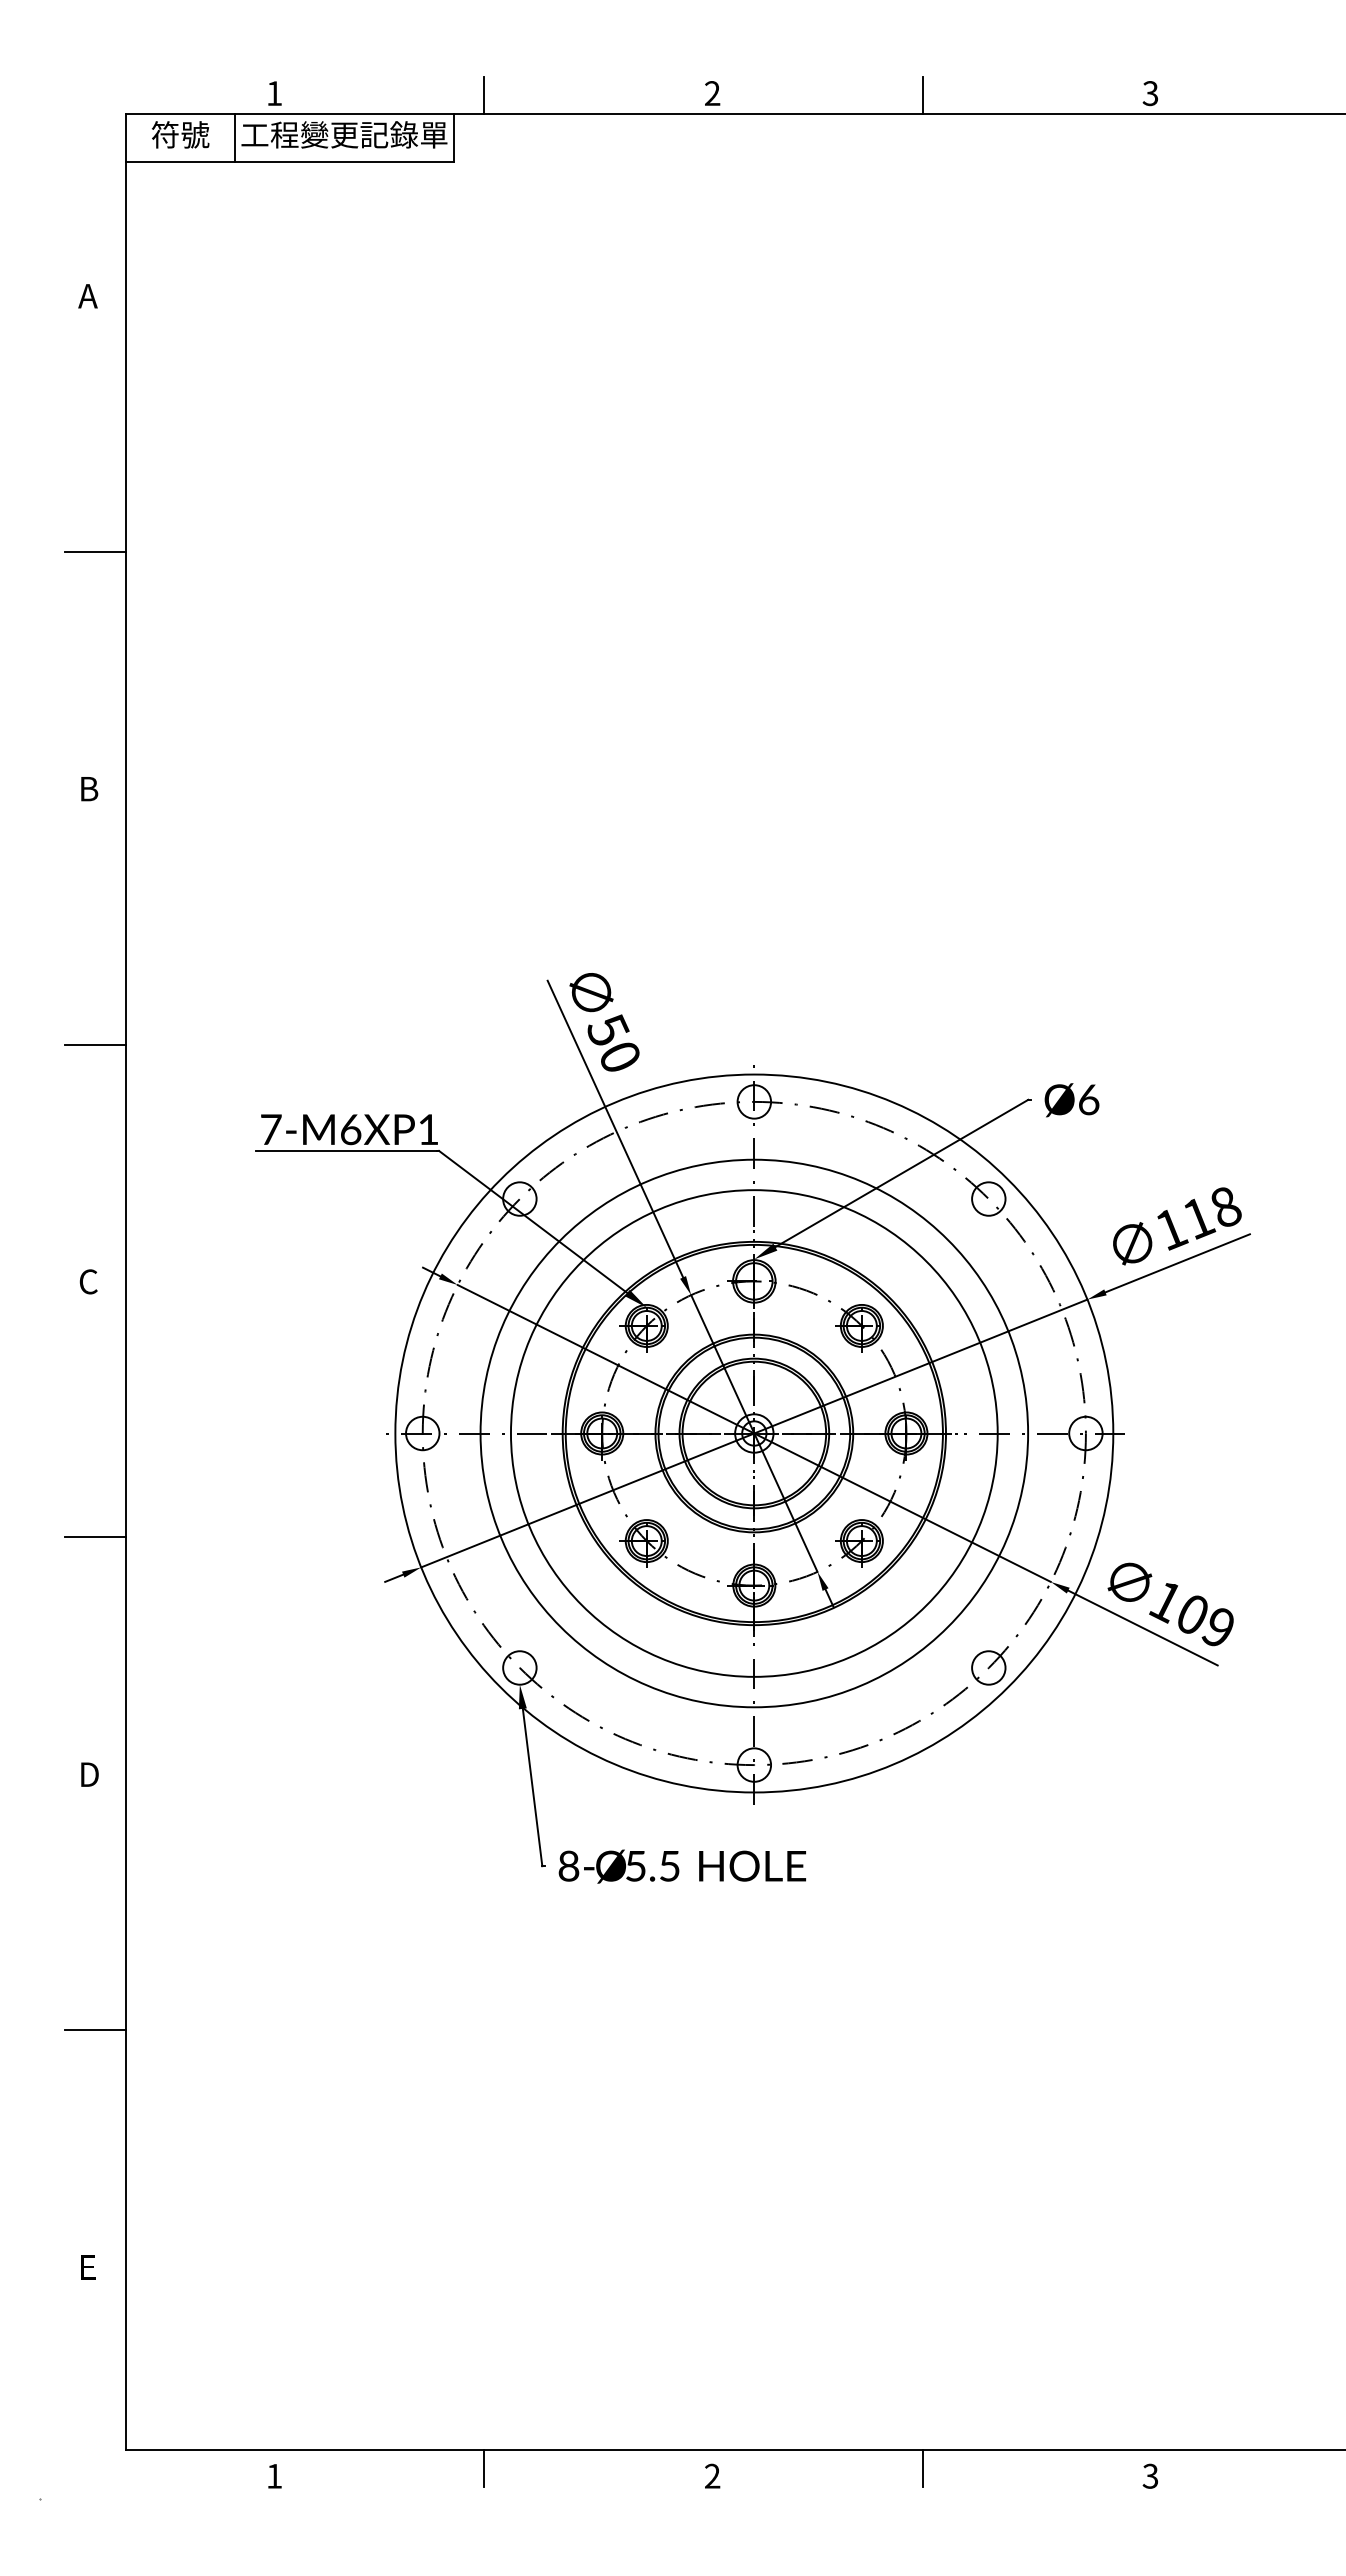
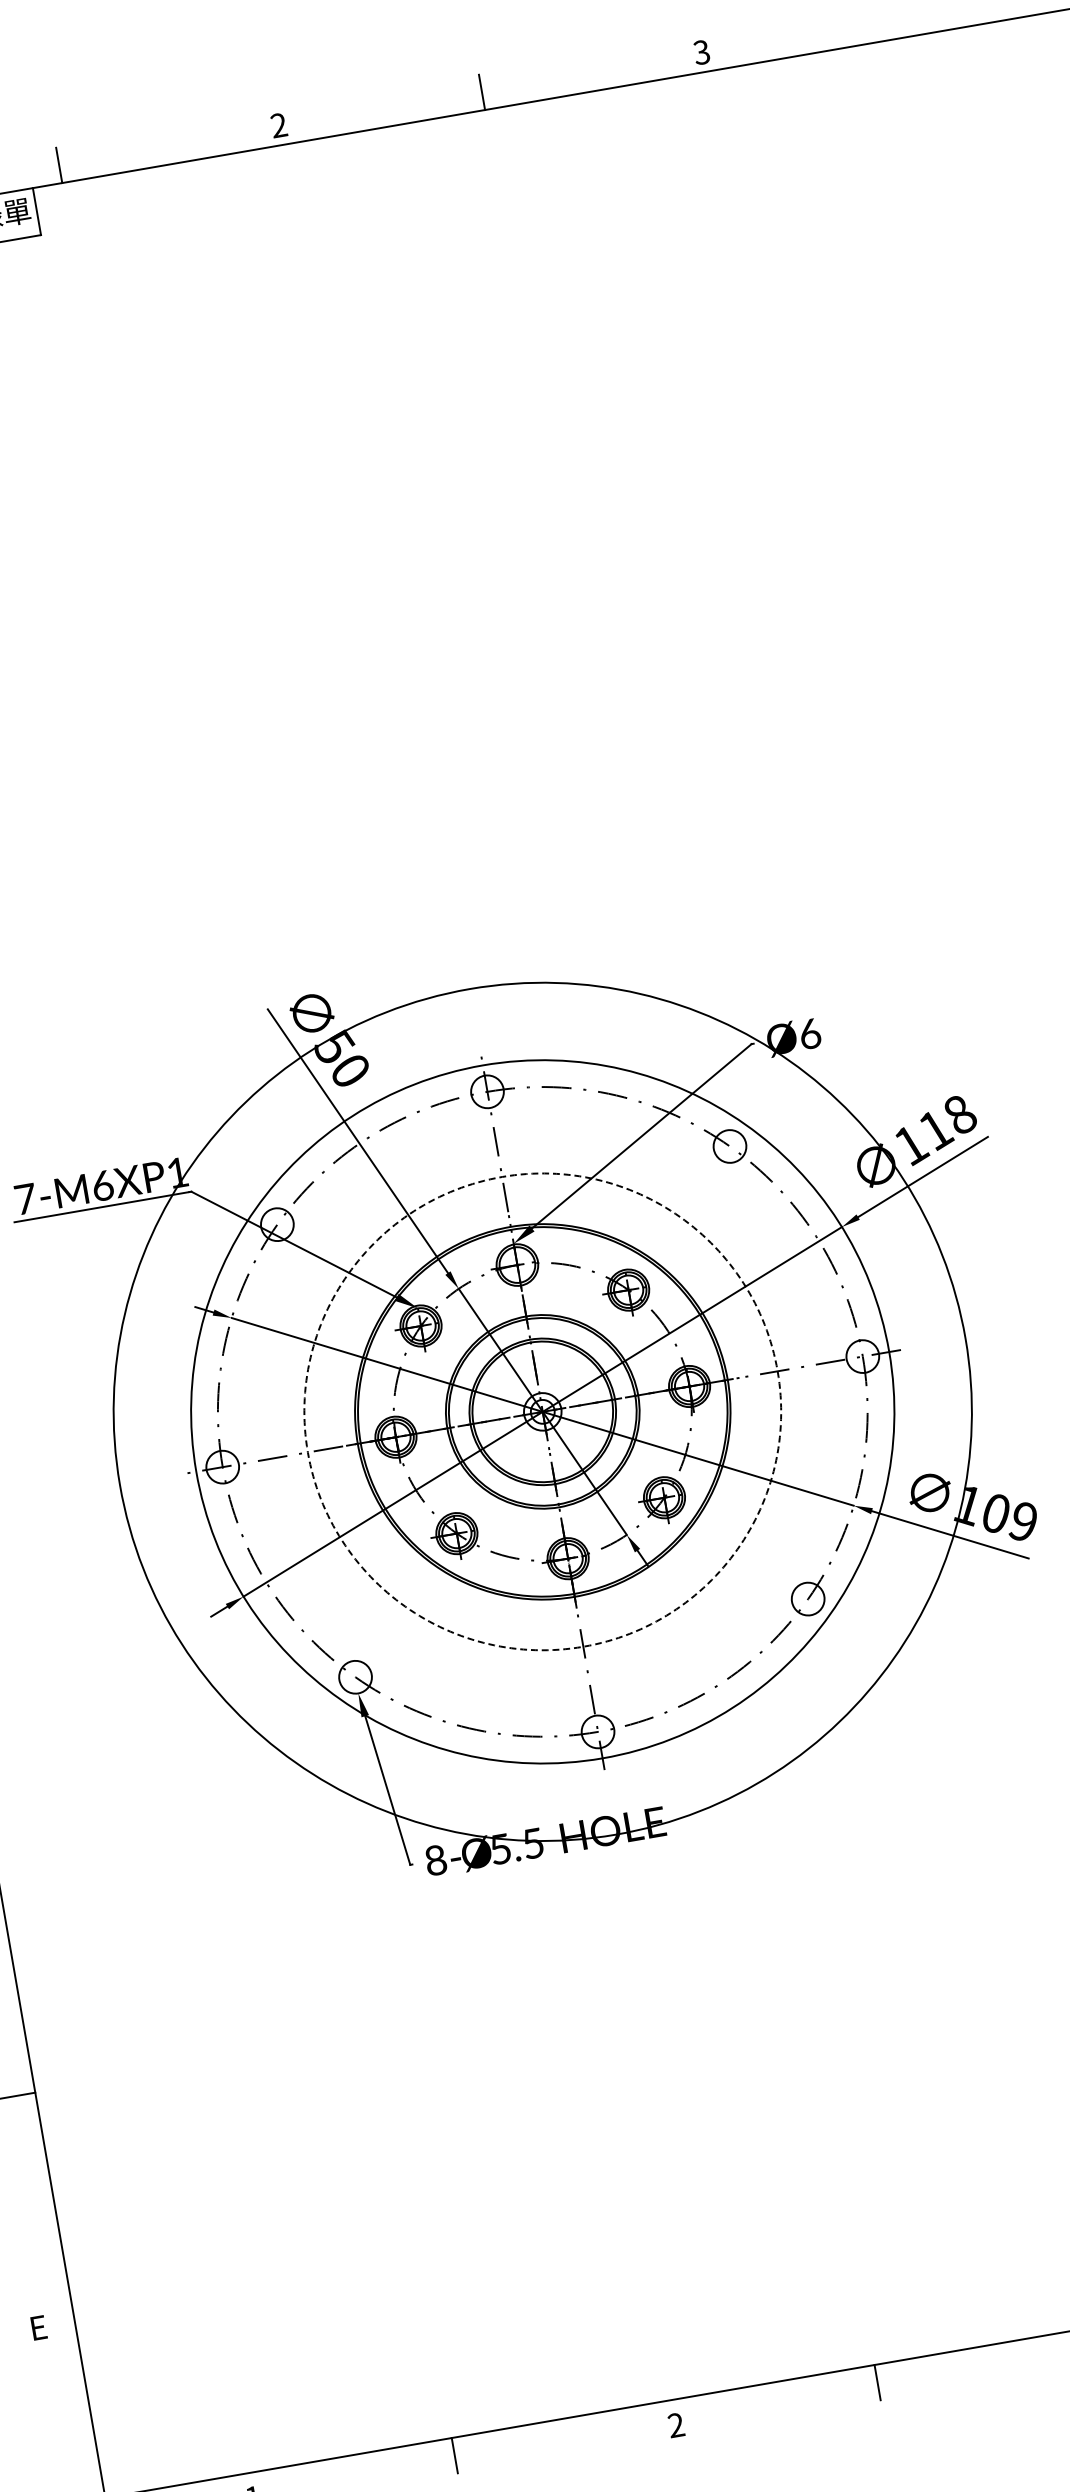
circle: (753, 1433) -> (541, 1412), solid -> dashed
circle: (754, 1433) -> (542, 1411), size x1.6

